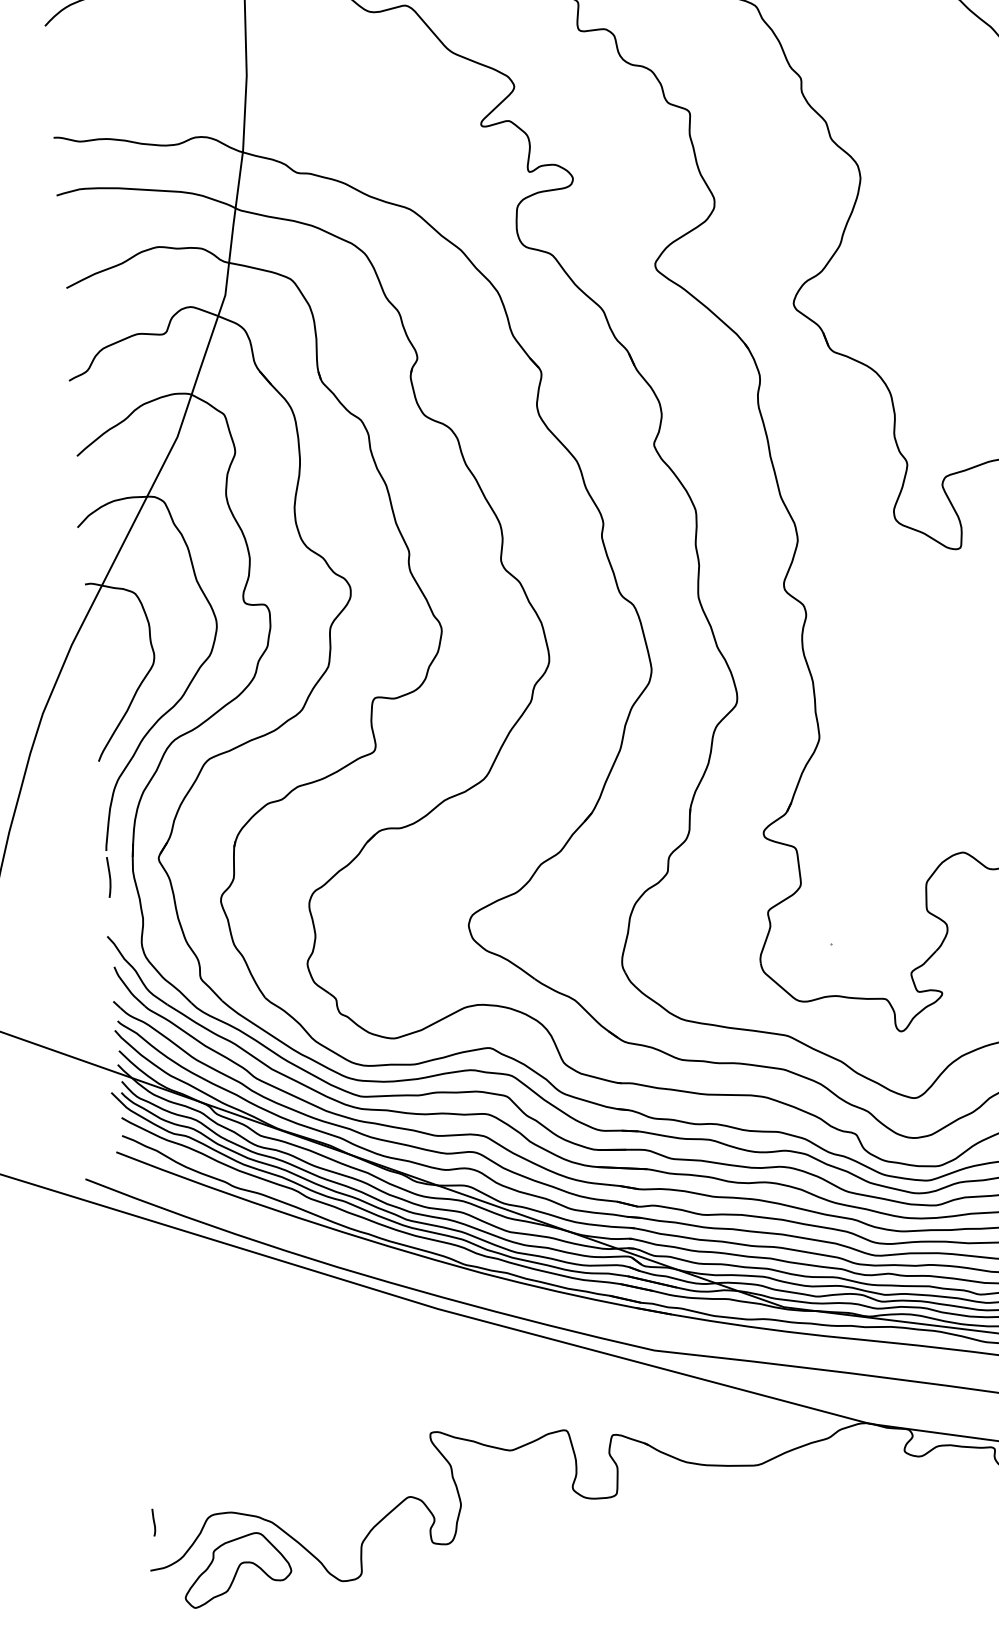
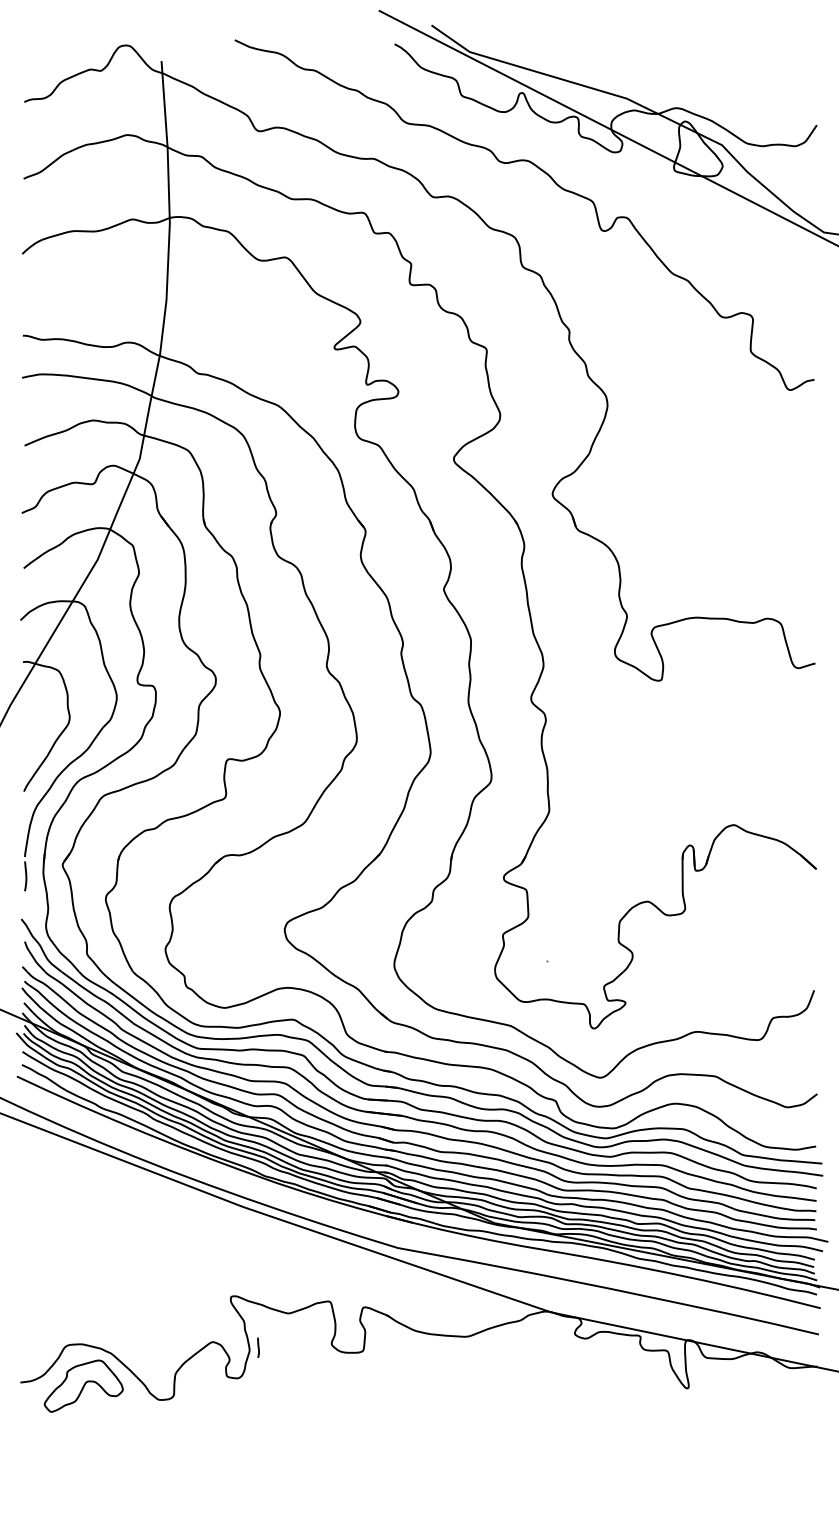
line: (154, 1522) -> (258, 1347), moved

